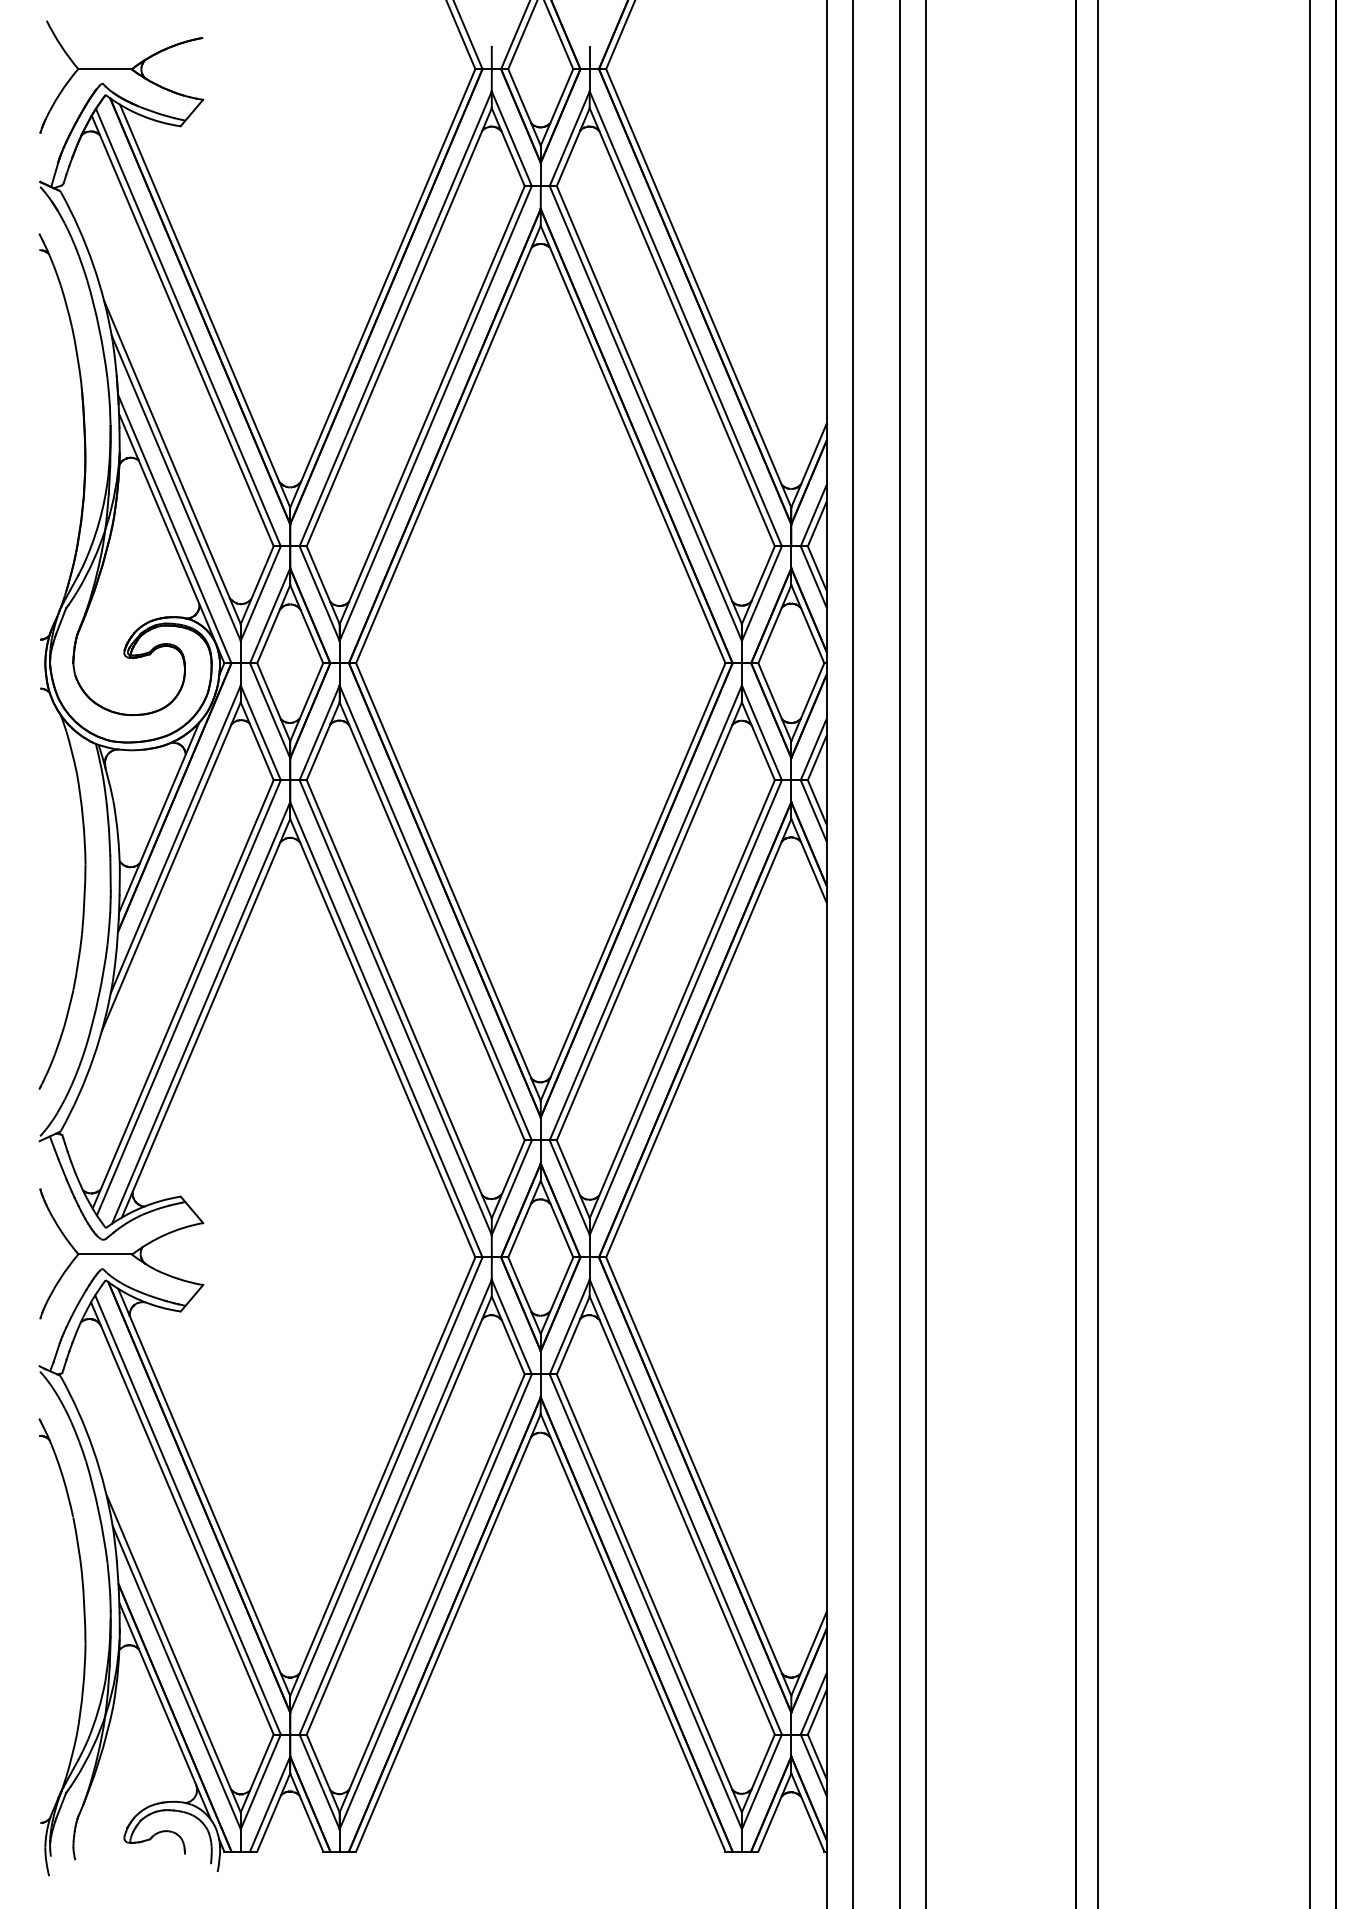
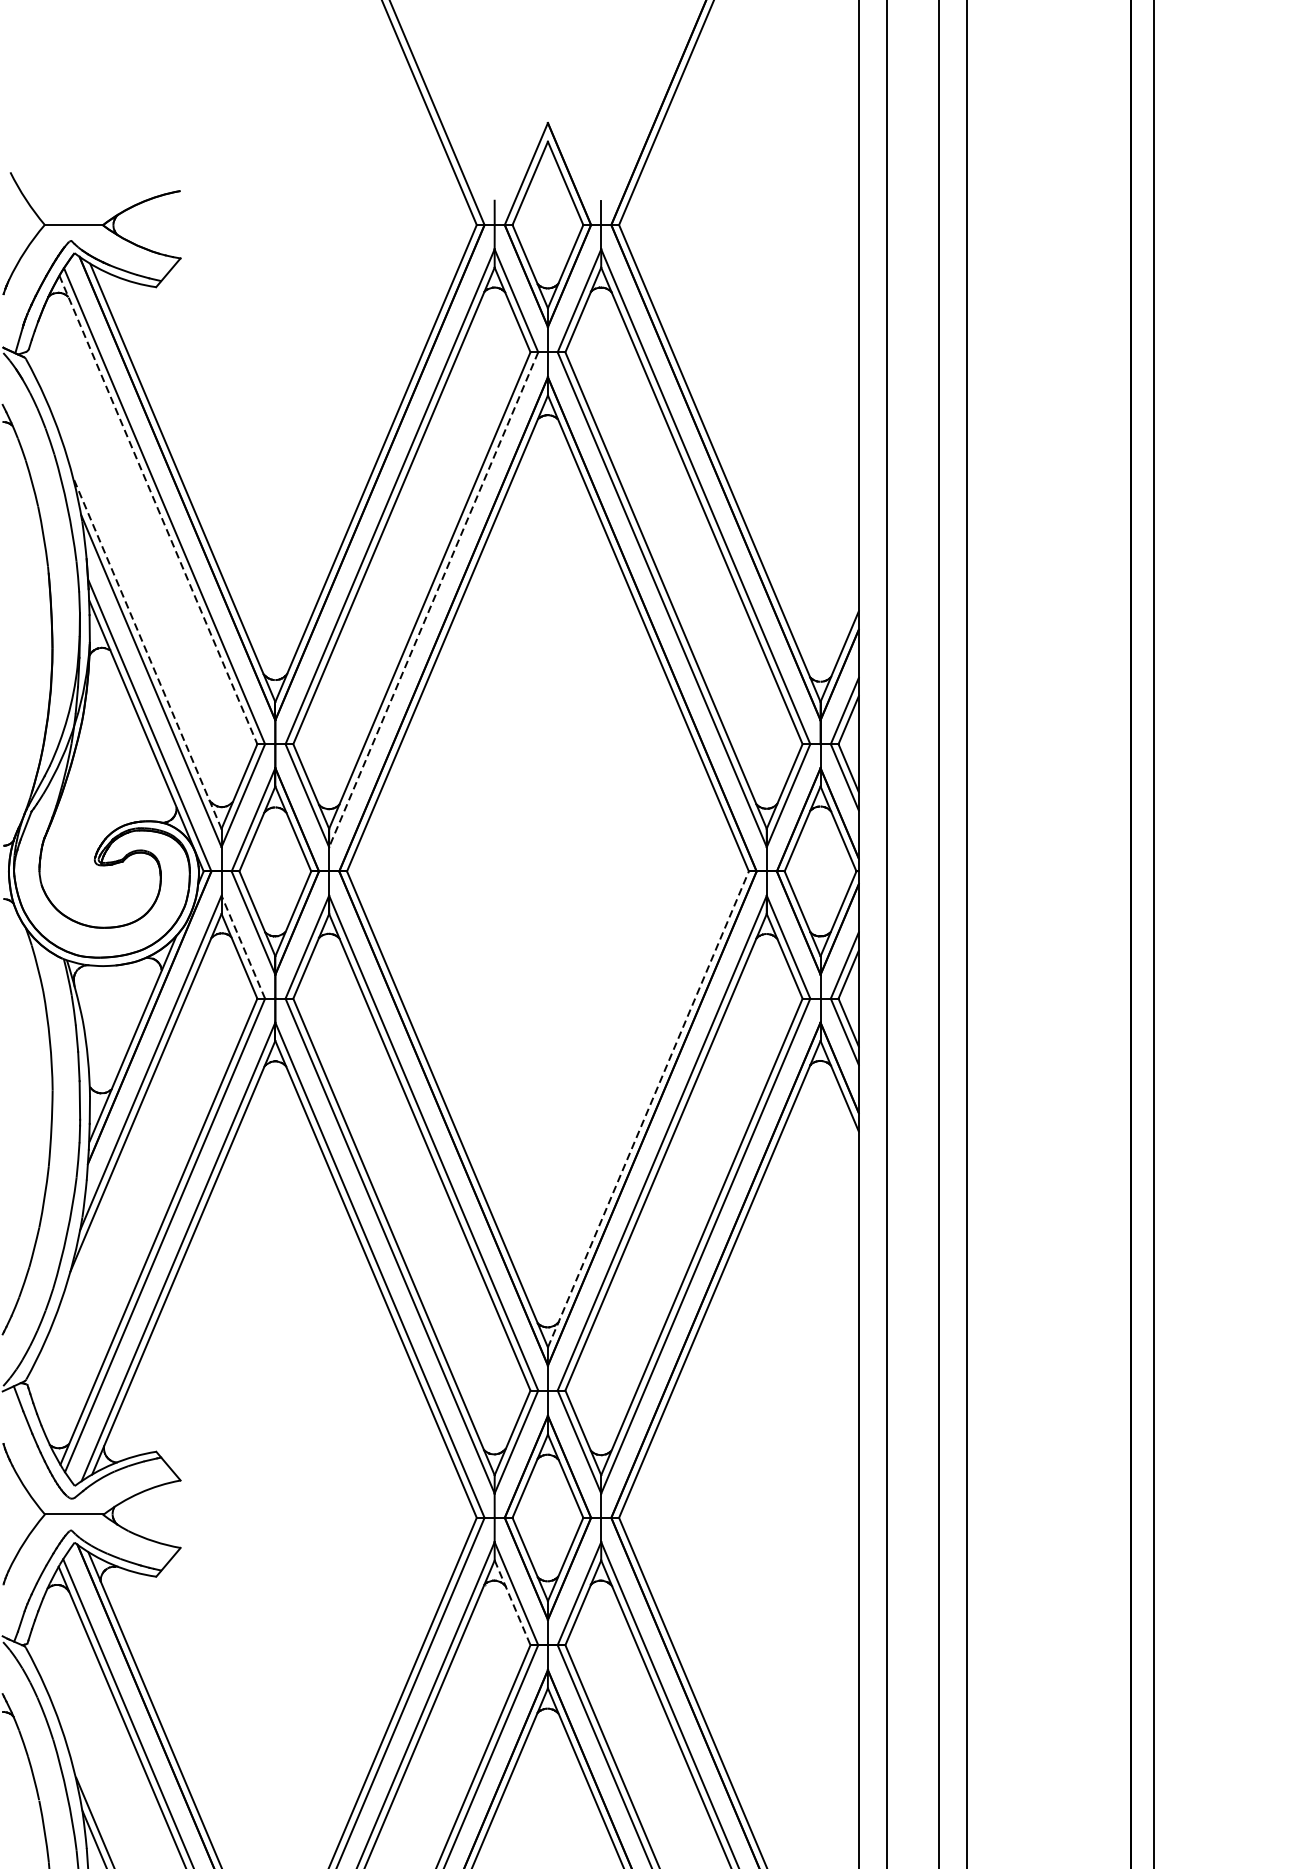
line: (182, 331) -> (158, 510), solid -> dashed
line: (435, 413) -> (433, 599), solid -> dashed
line: (172, 462) -> (147, 653), solid -> dashed
line: (260, 732) -> (243, 946), solid -> dashed
line: (633, 881) -> (648, 1108), solid -> dashed
line: (508, 1335) -> (512, 1602), solid -> dashed

